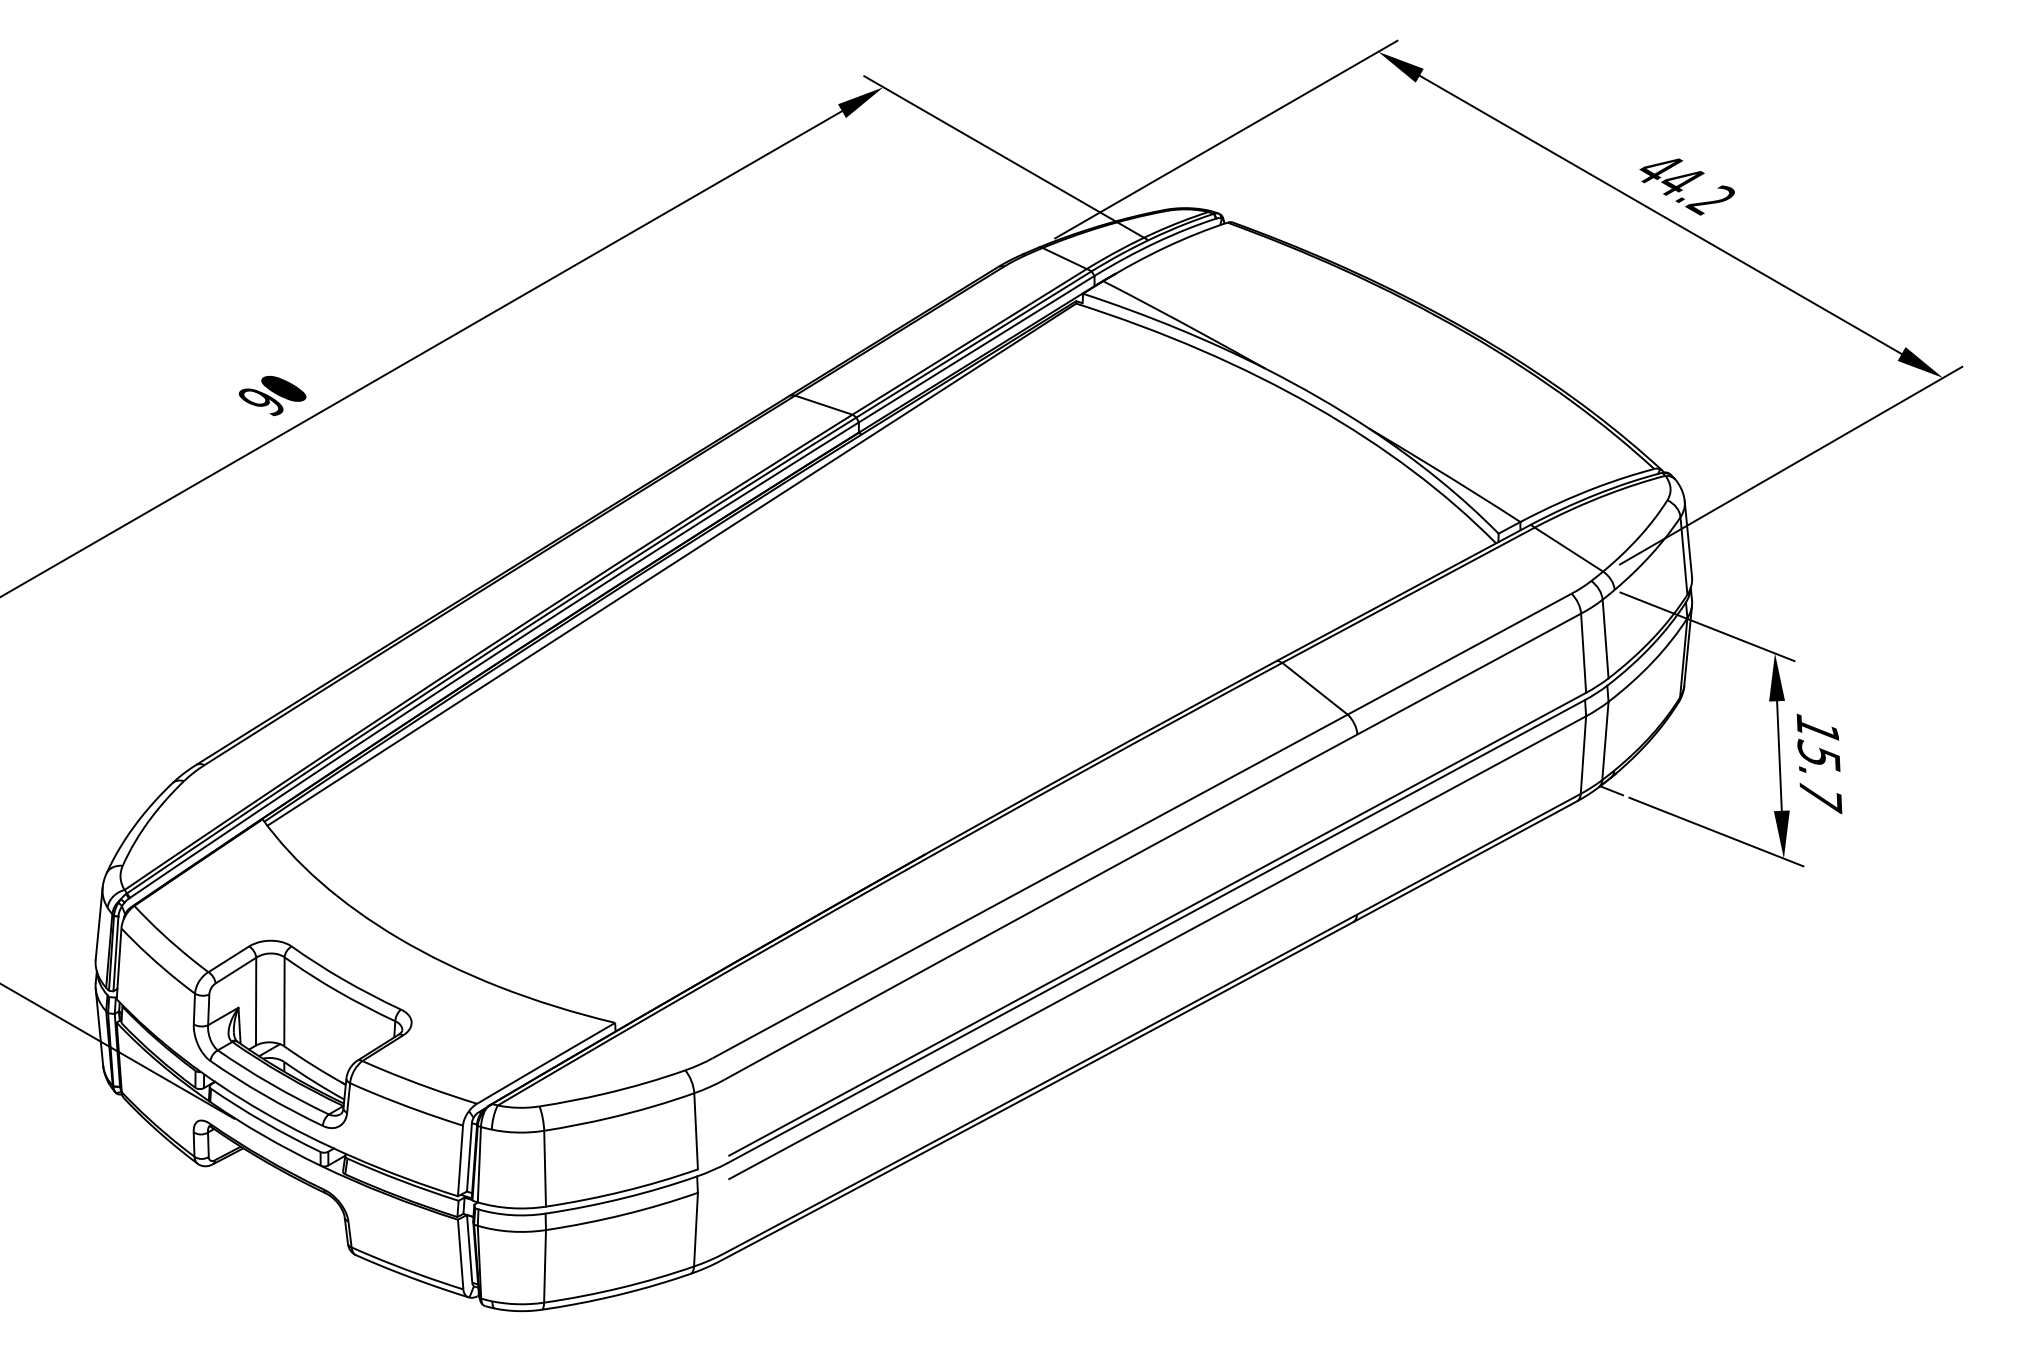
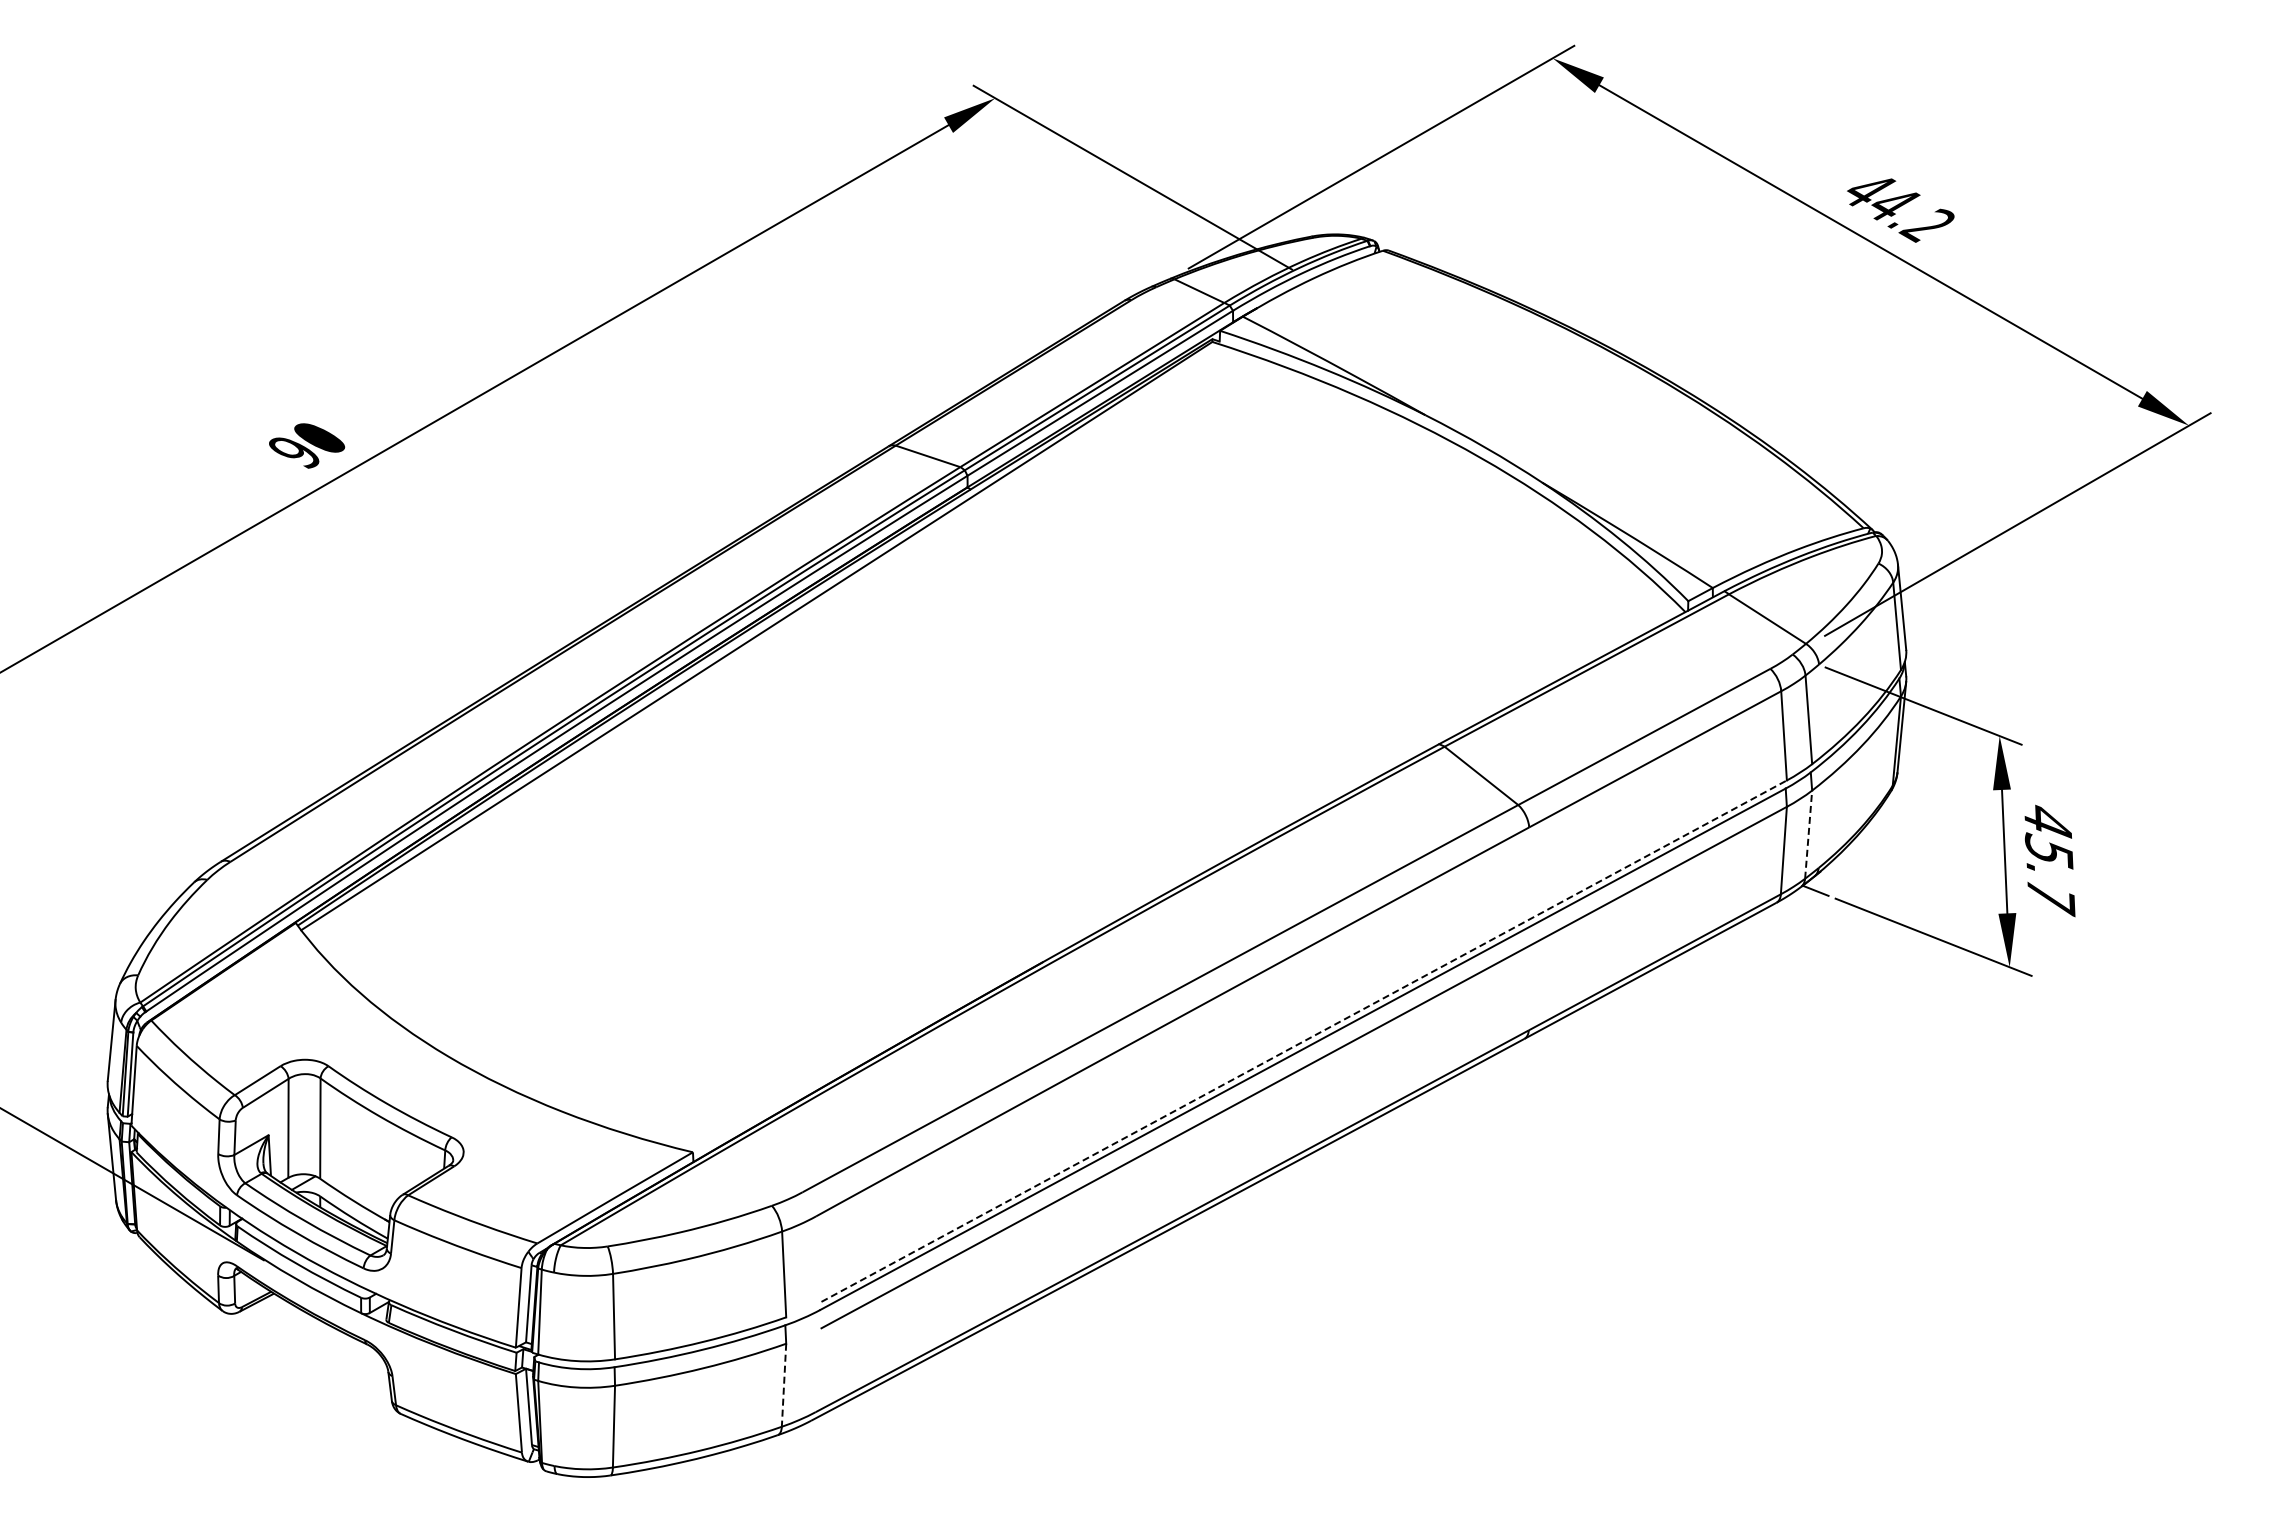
text: (1818, 729) -> (2048, 821), 15.7 -> 45.7
line: (1605, 740) -> (1808, 834), solid -> dashed
line: (1157, 924) -> (1304, 1041), solid -> dashed
line: (696, 1229) -> (784, 1385), solid -> dashed

